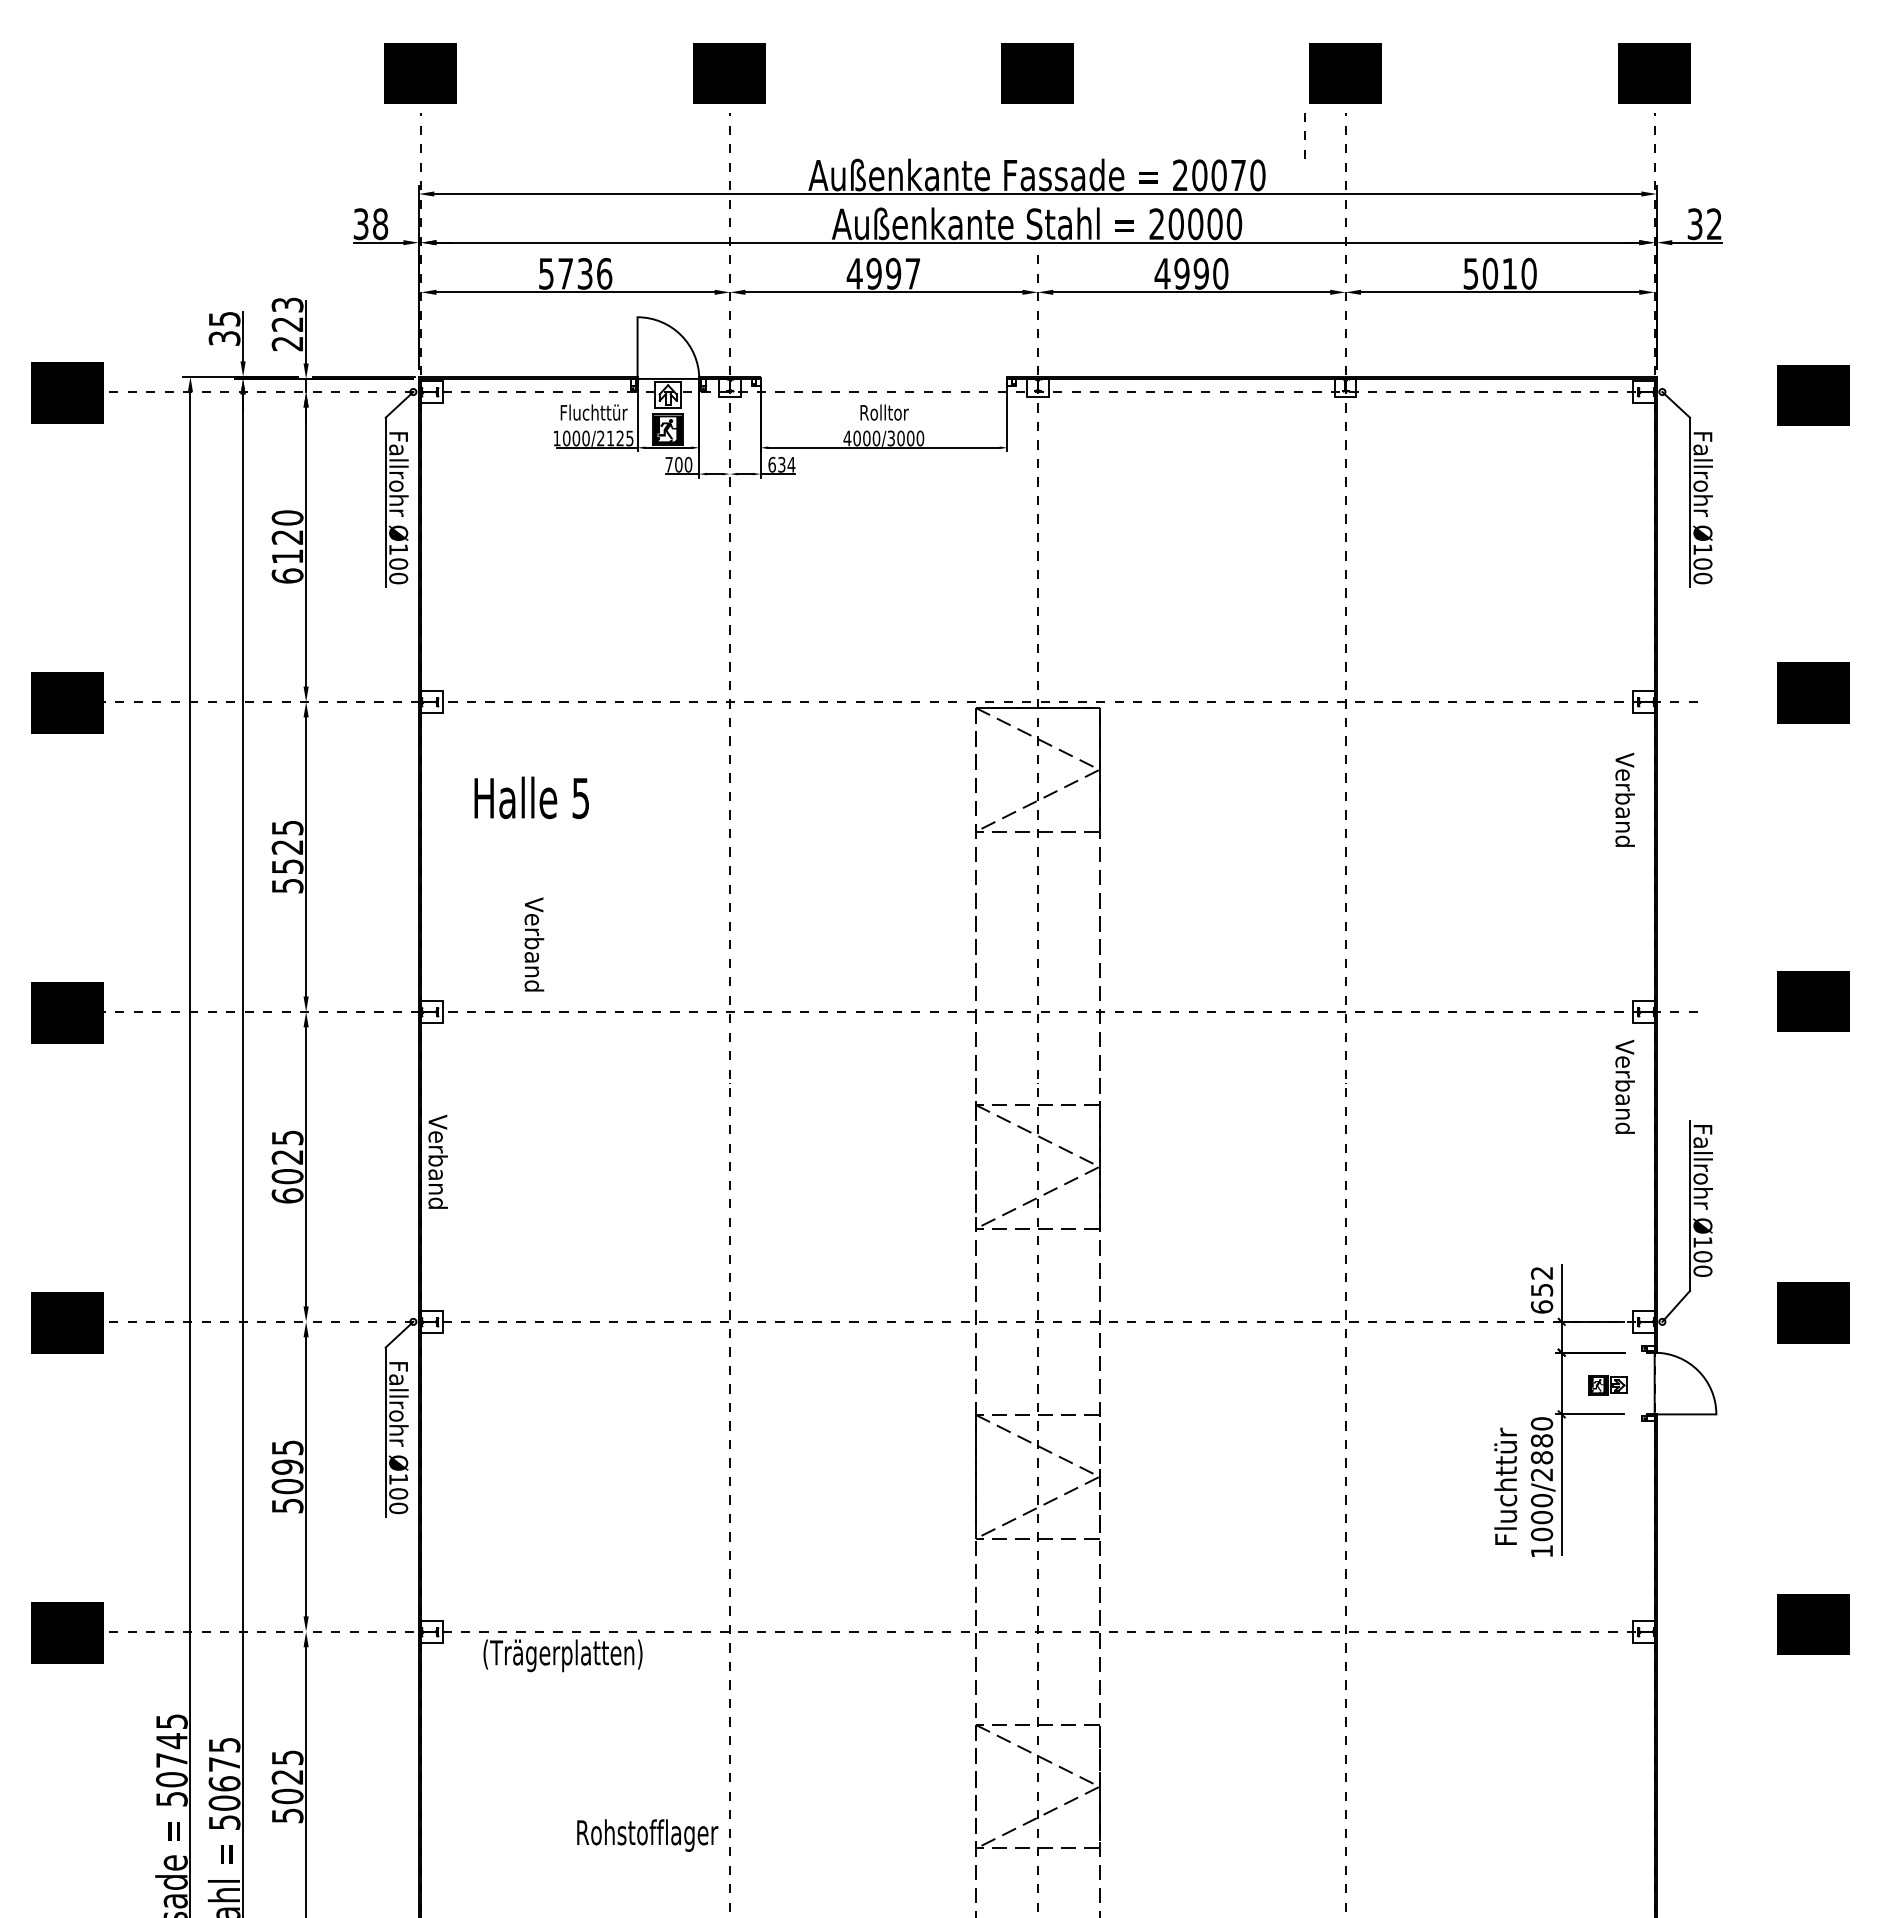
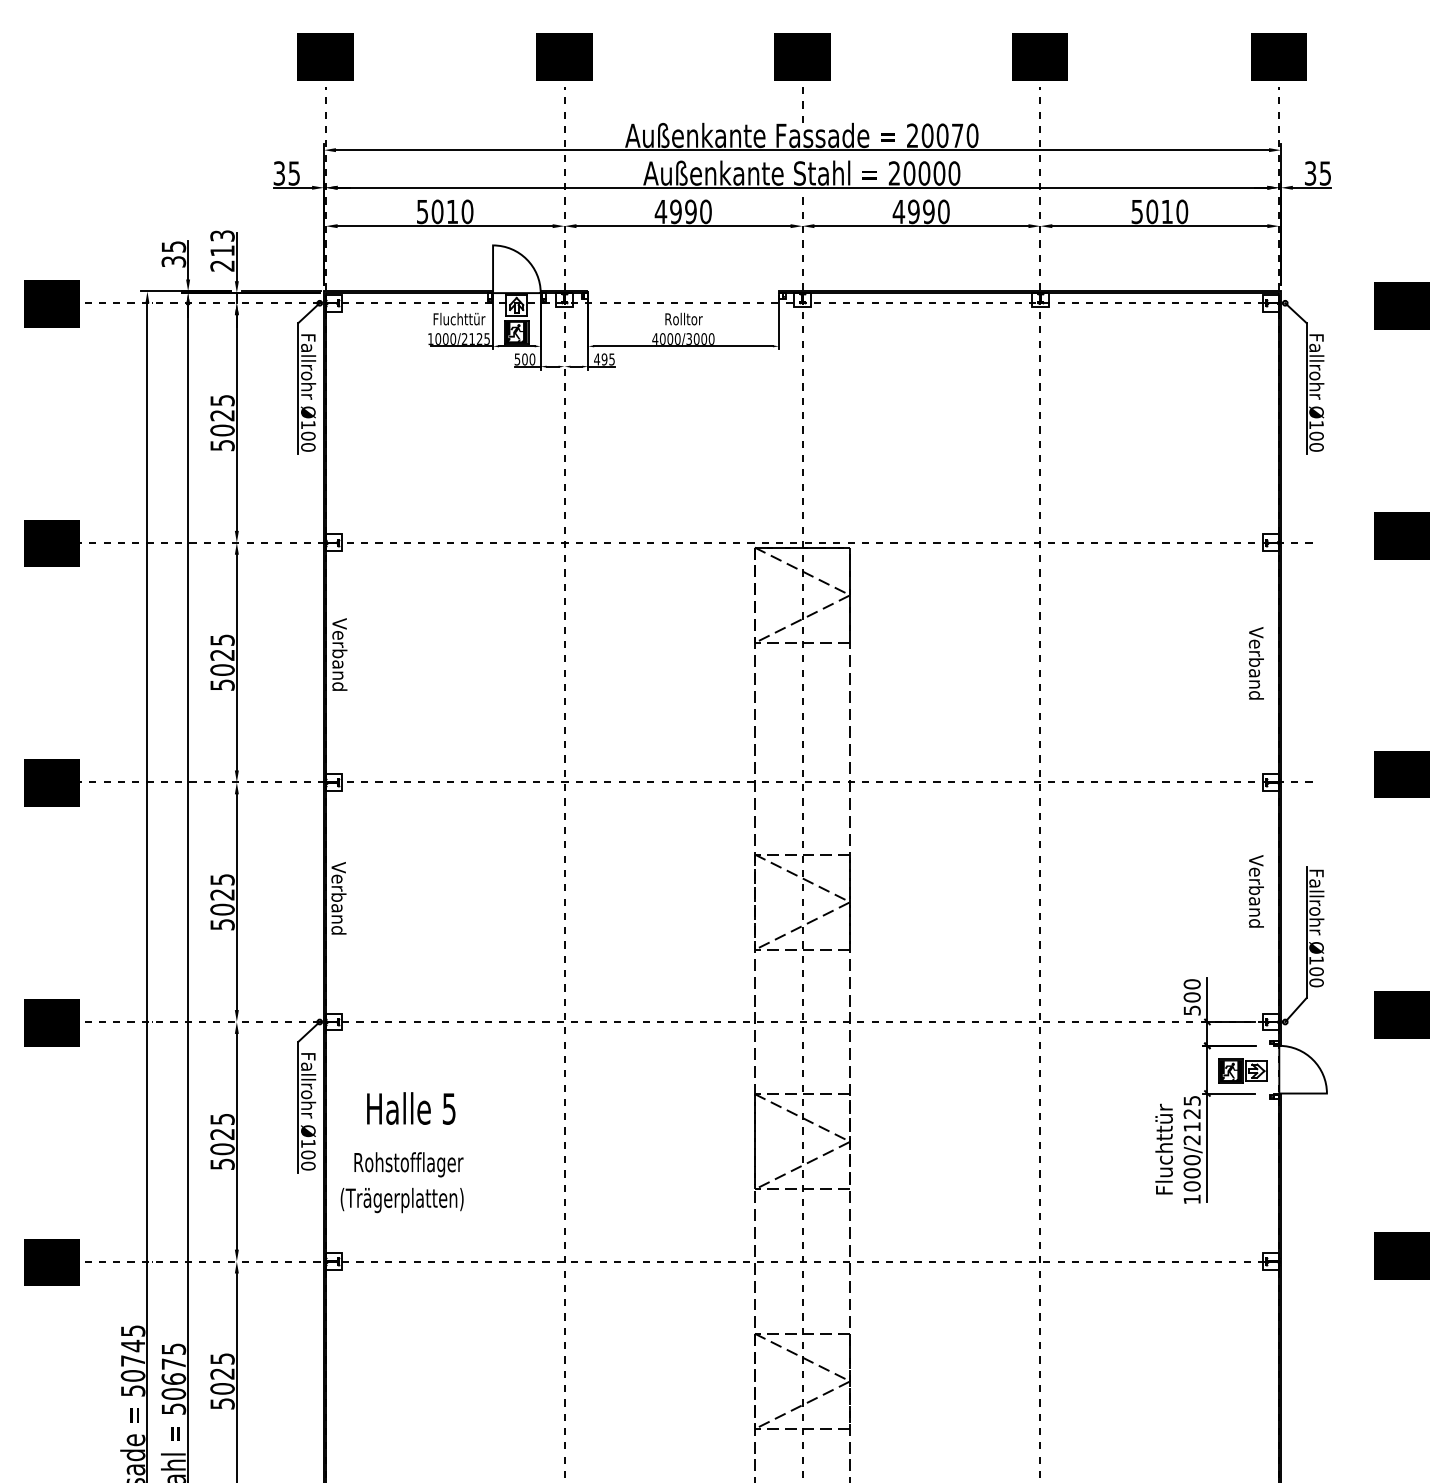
line: (1304, 135) -> (802, 104), moved
text: (380, 224) -> (294, 173), 38 -> 35
text: (1714, 224) -> (1325, 173), 32 -> 35
text: (585, 273) -> (452, 211), 5736 -> 5010
text: (912, 273) -> (705, 211), 4997 -> 4990
text: (286, 324) -> (221, 251), 223 -> 213
text: (668, 464) -> (516, 359), 700 -> 500
text: (781, 464) -> (604, 359), 634 -> 495
text: (287, 546) -> (222, 422), 6120 -> 5025
text: (531, 797) -> (411, 1108), moved
text: (1624, 799) -> (1255, 663), moved
text: (287, 866) -> (222, 669), 5525 -> 5025
text: (534, 944) -> (339, 654), moved
text: (1624, 1086) -> (1255, 891), moved
text: (287, 1195) -> (222, 924), 6025 -> 5025
text: (1541, 1289) -> (1191, 996), 652 -> 500
part: (1607, 1385) -> (1242, 1071), size x1.67
text: (1541, 1440) -> (1191, 1113), 1000/2880 -> 1000/2125
text: (287, 1466) -> (222, 1133), 5095 -> 5025
text: (562, 1655) -> (401, 1200), moved
text: (647, 1835) -> (408, 1164), moved

